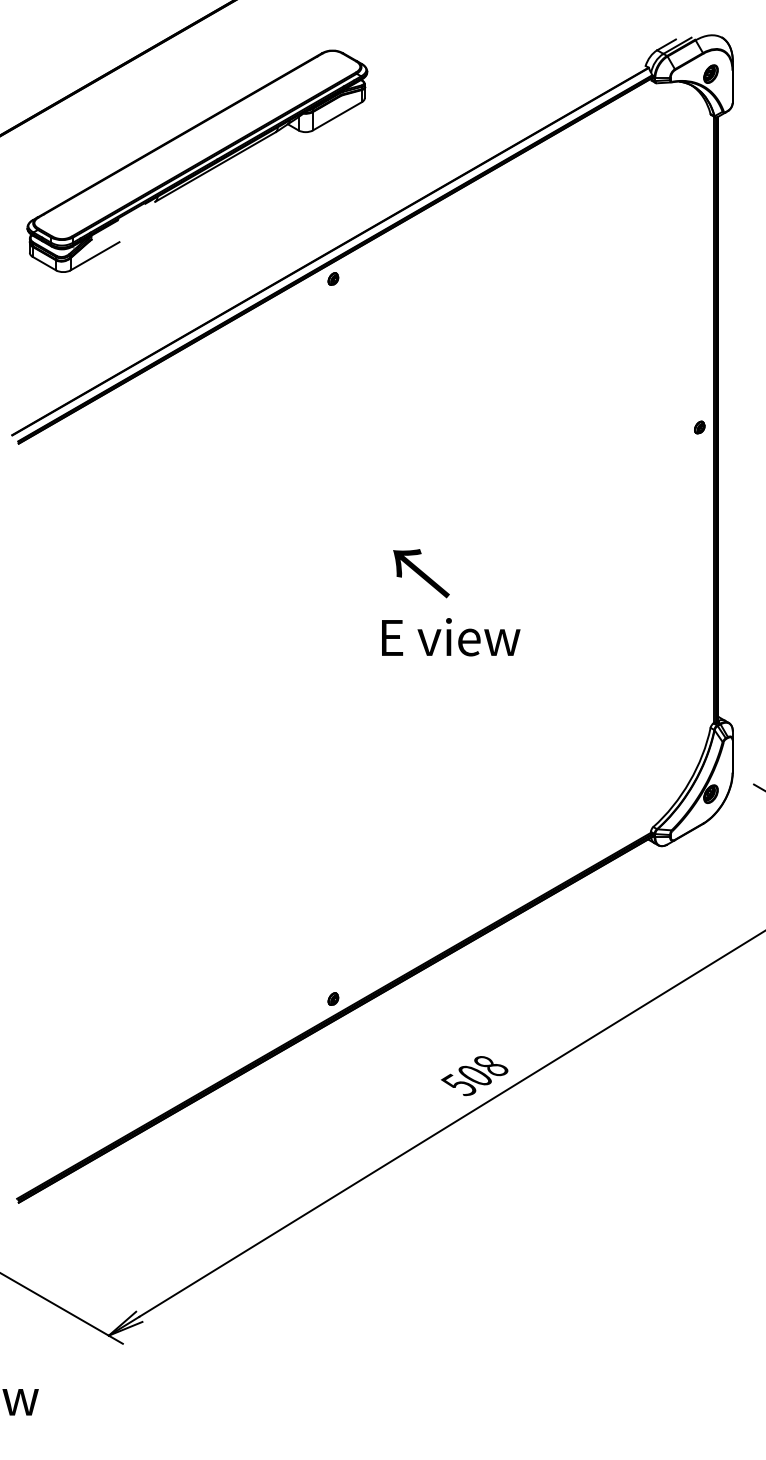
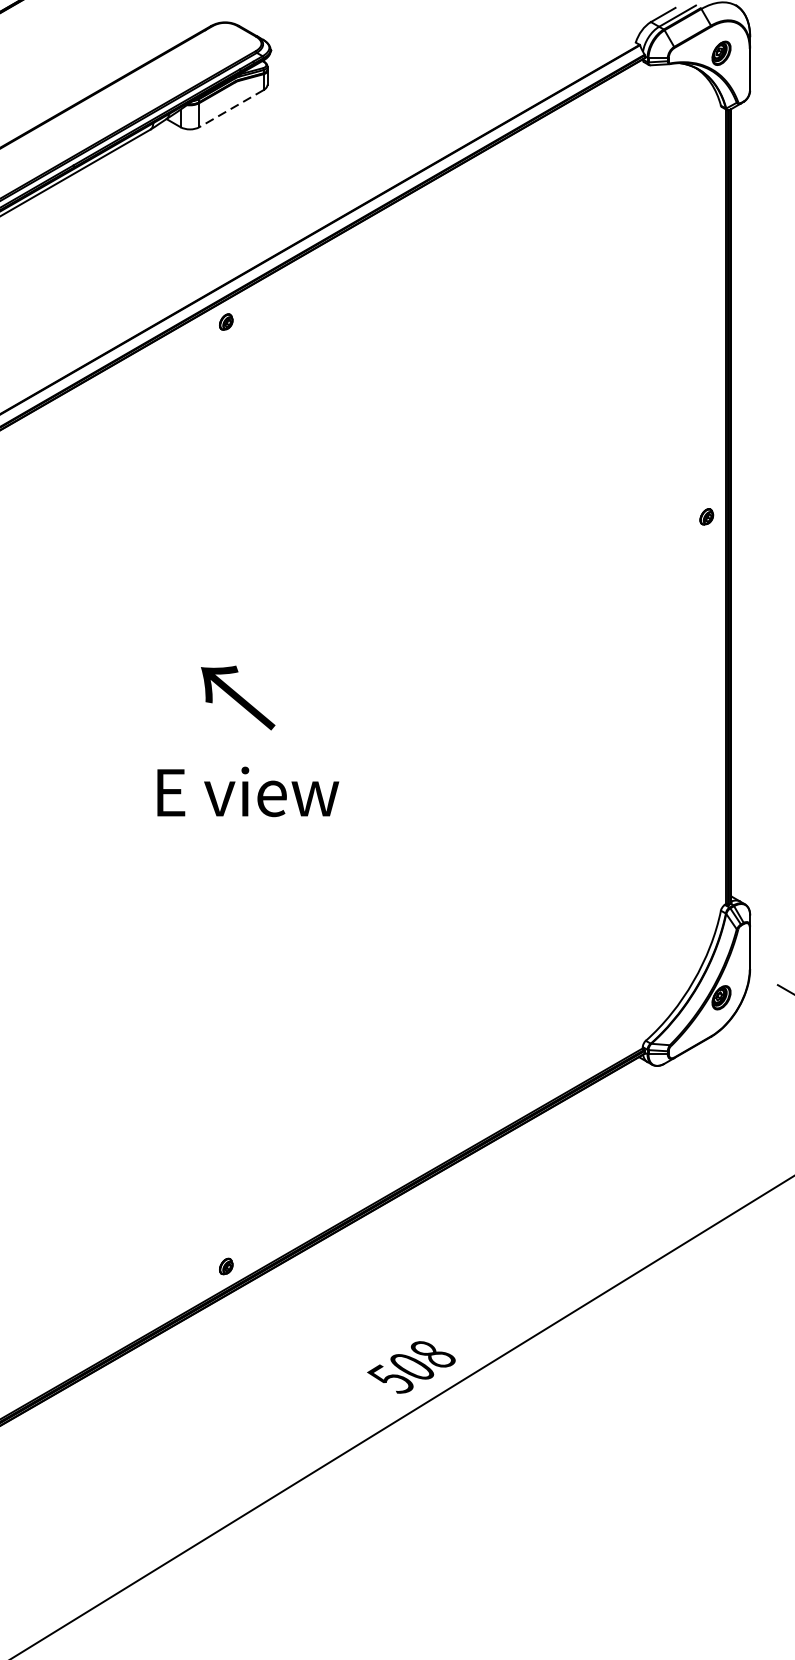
line: (336, 116) -> (230, 108), solid -> dashed
text: (421, 573) -> (238, 697), moved
text: (451, 637) -> (248, 792), moved

